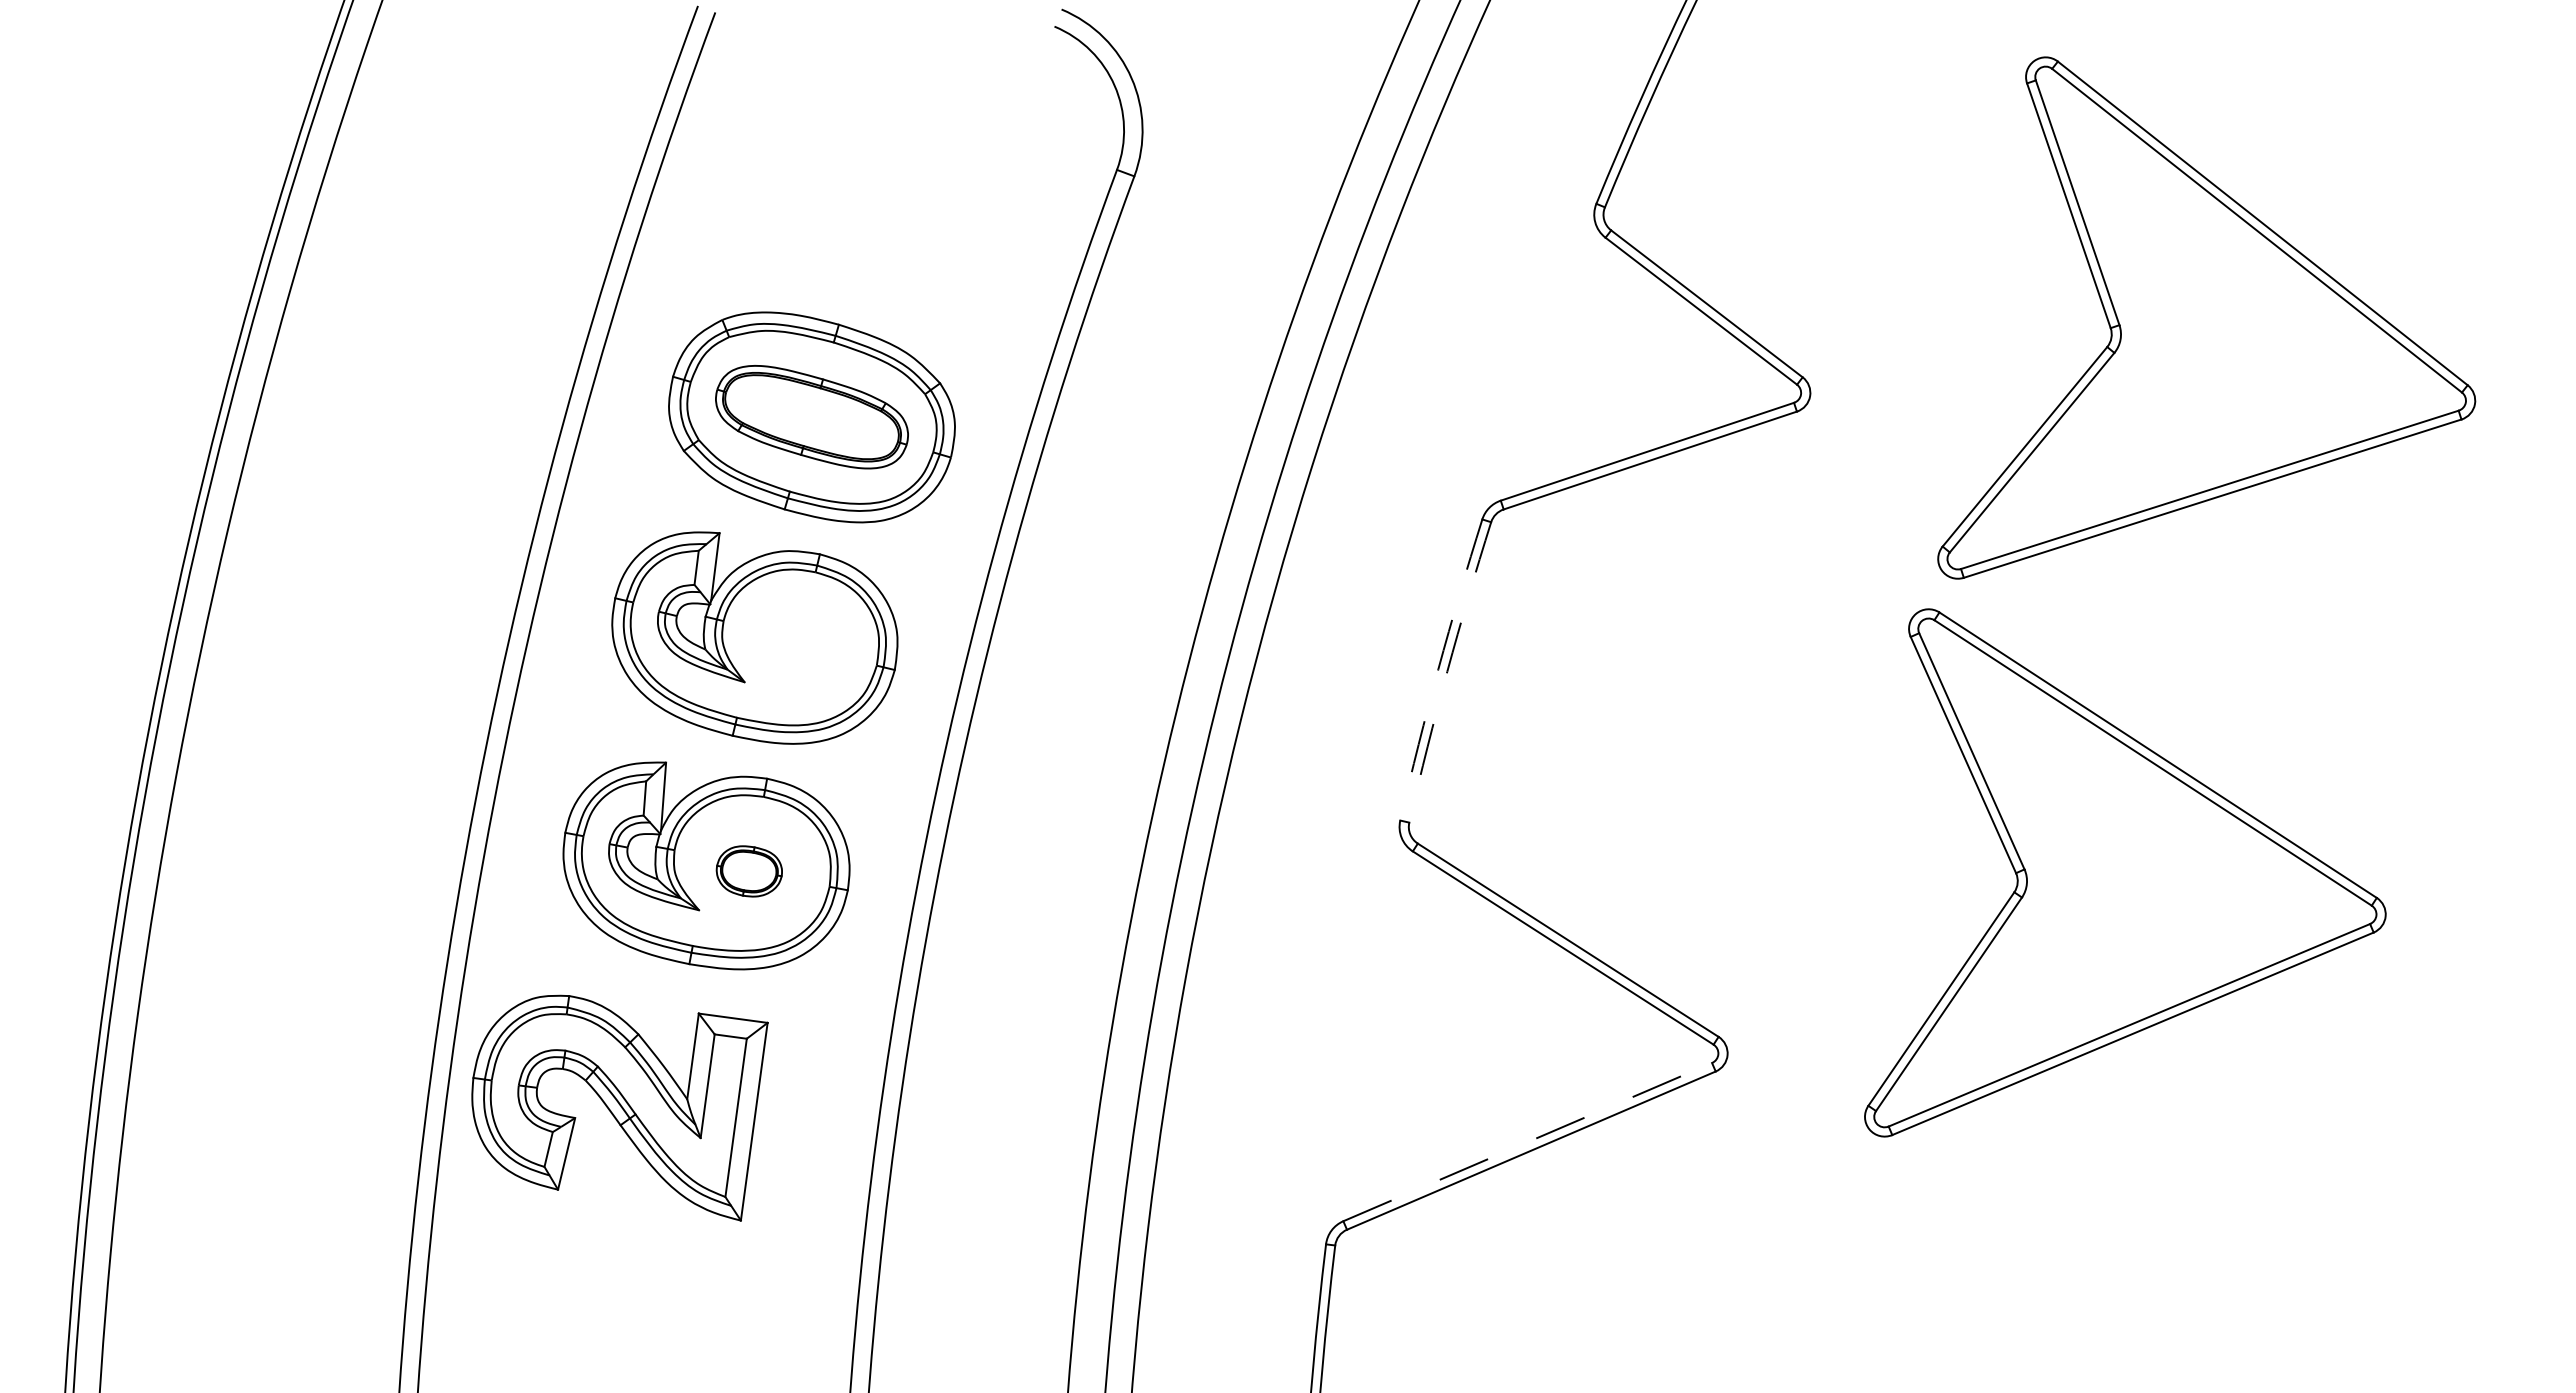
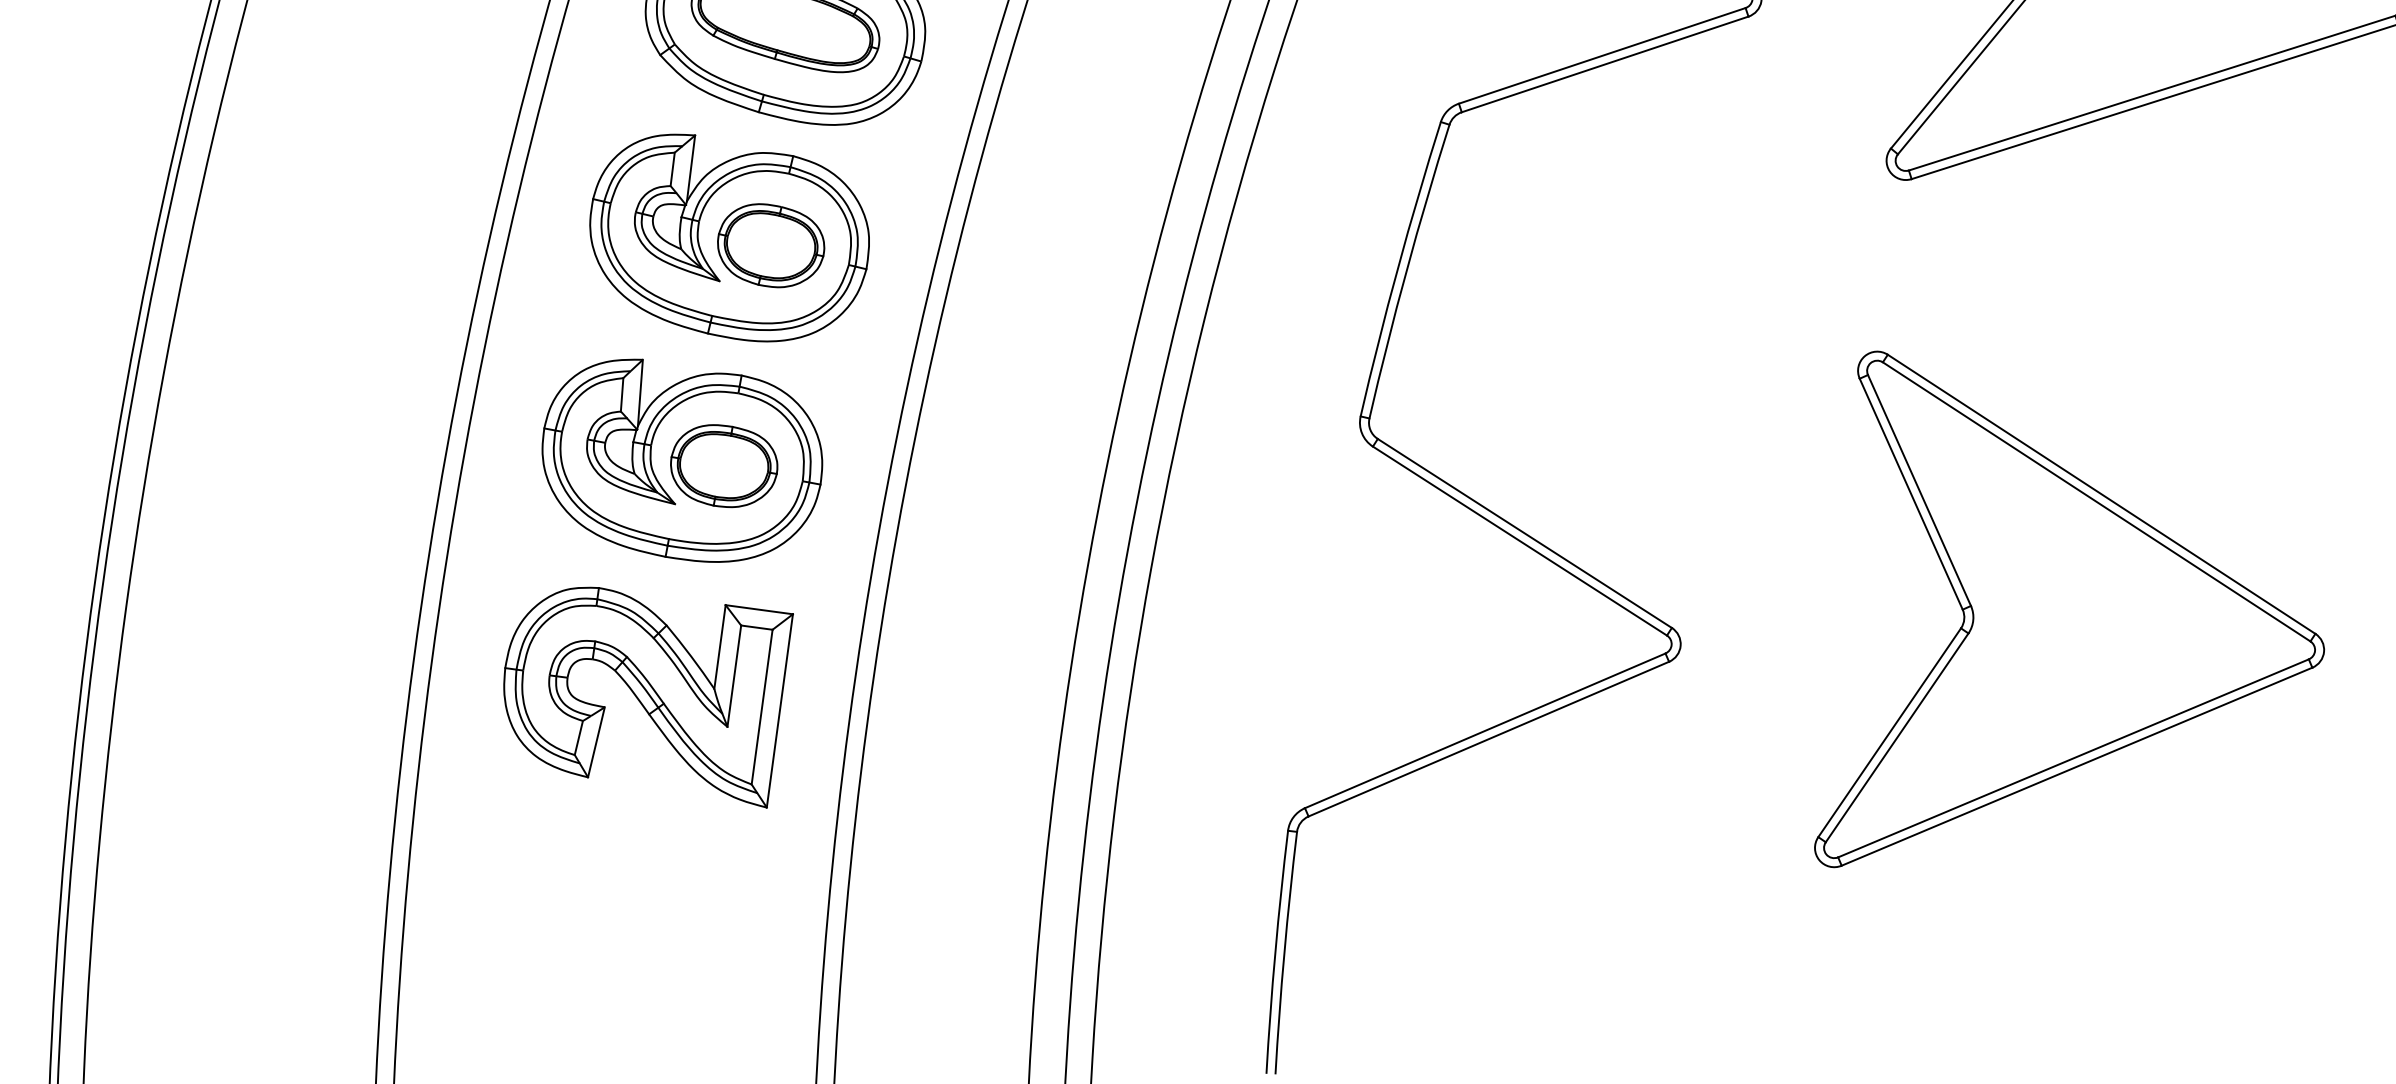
part: (797, 645) -> (771, 245), added
arc: (1438, 669) -> (1398, 268), dashed -> solid
arc: (1447, 671) -> (1406, 270), dashed -> solid
part: (749, 871) -> (724, 466), size x1.67
part: (2125, 872) -> (2069, 608), moved
part: (619, 1107) -> (648, 696), moved
line: (1527, 1142) -> (1485, 731), dashed -> solid

